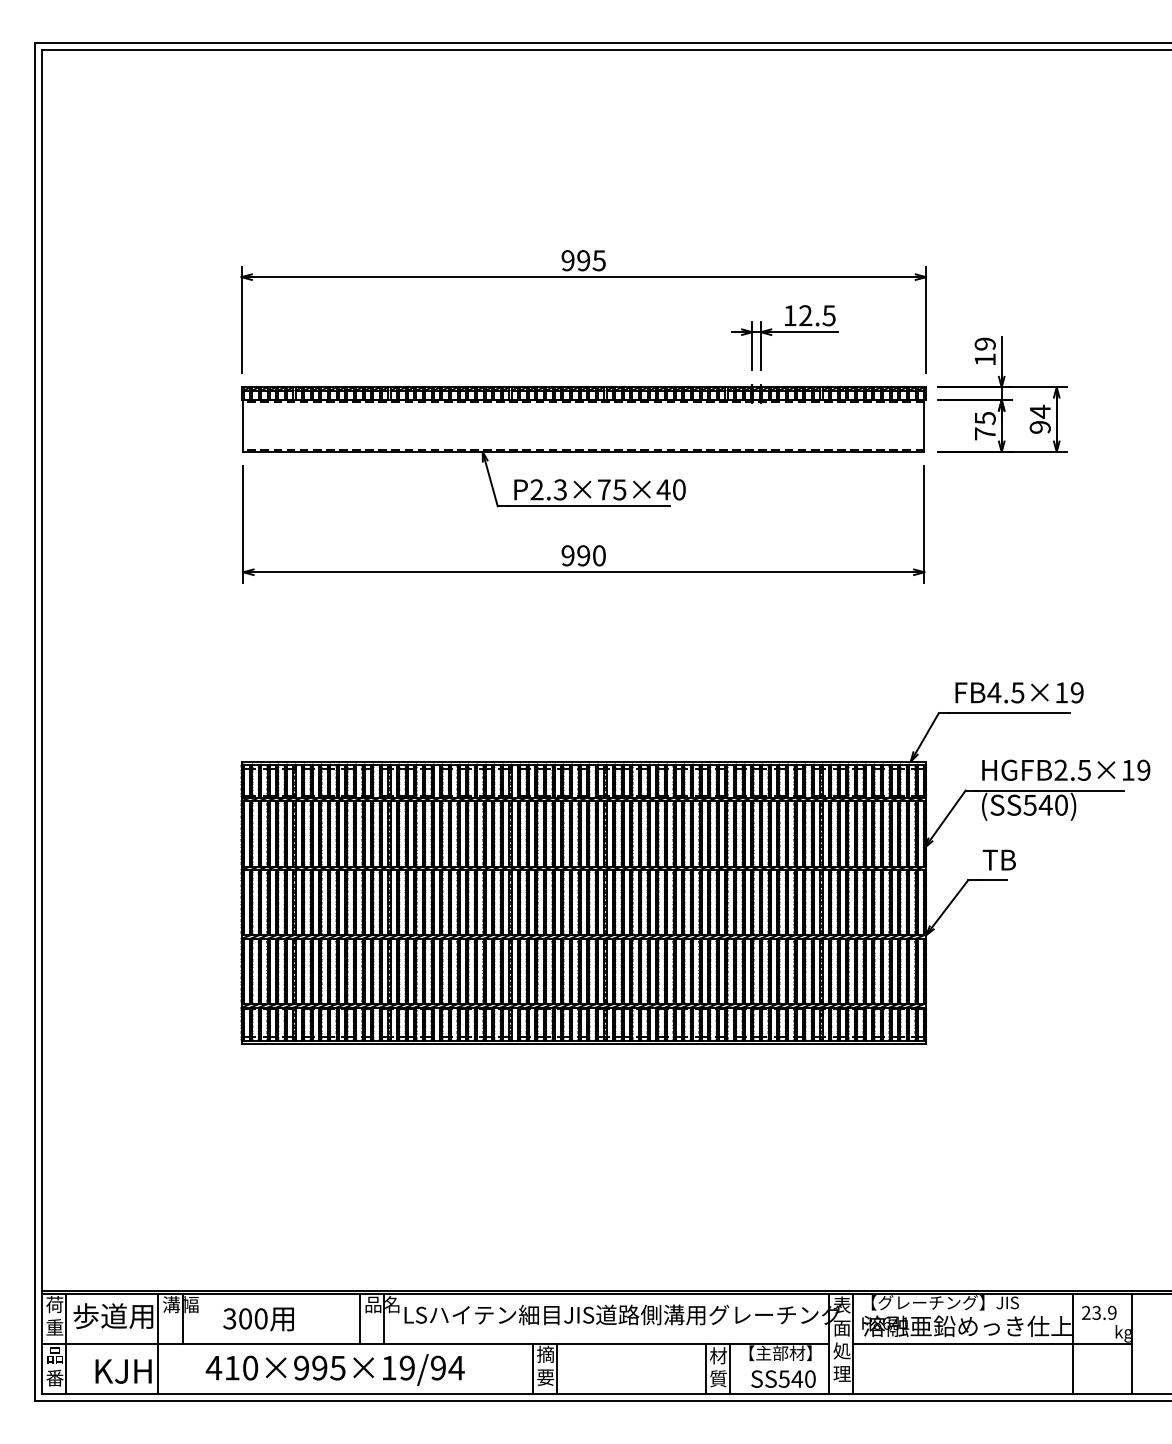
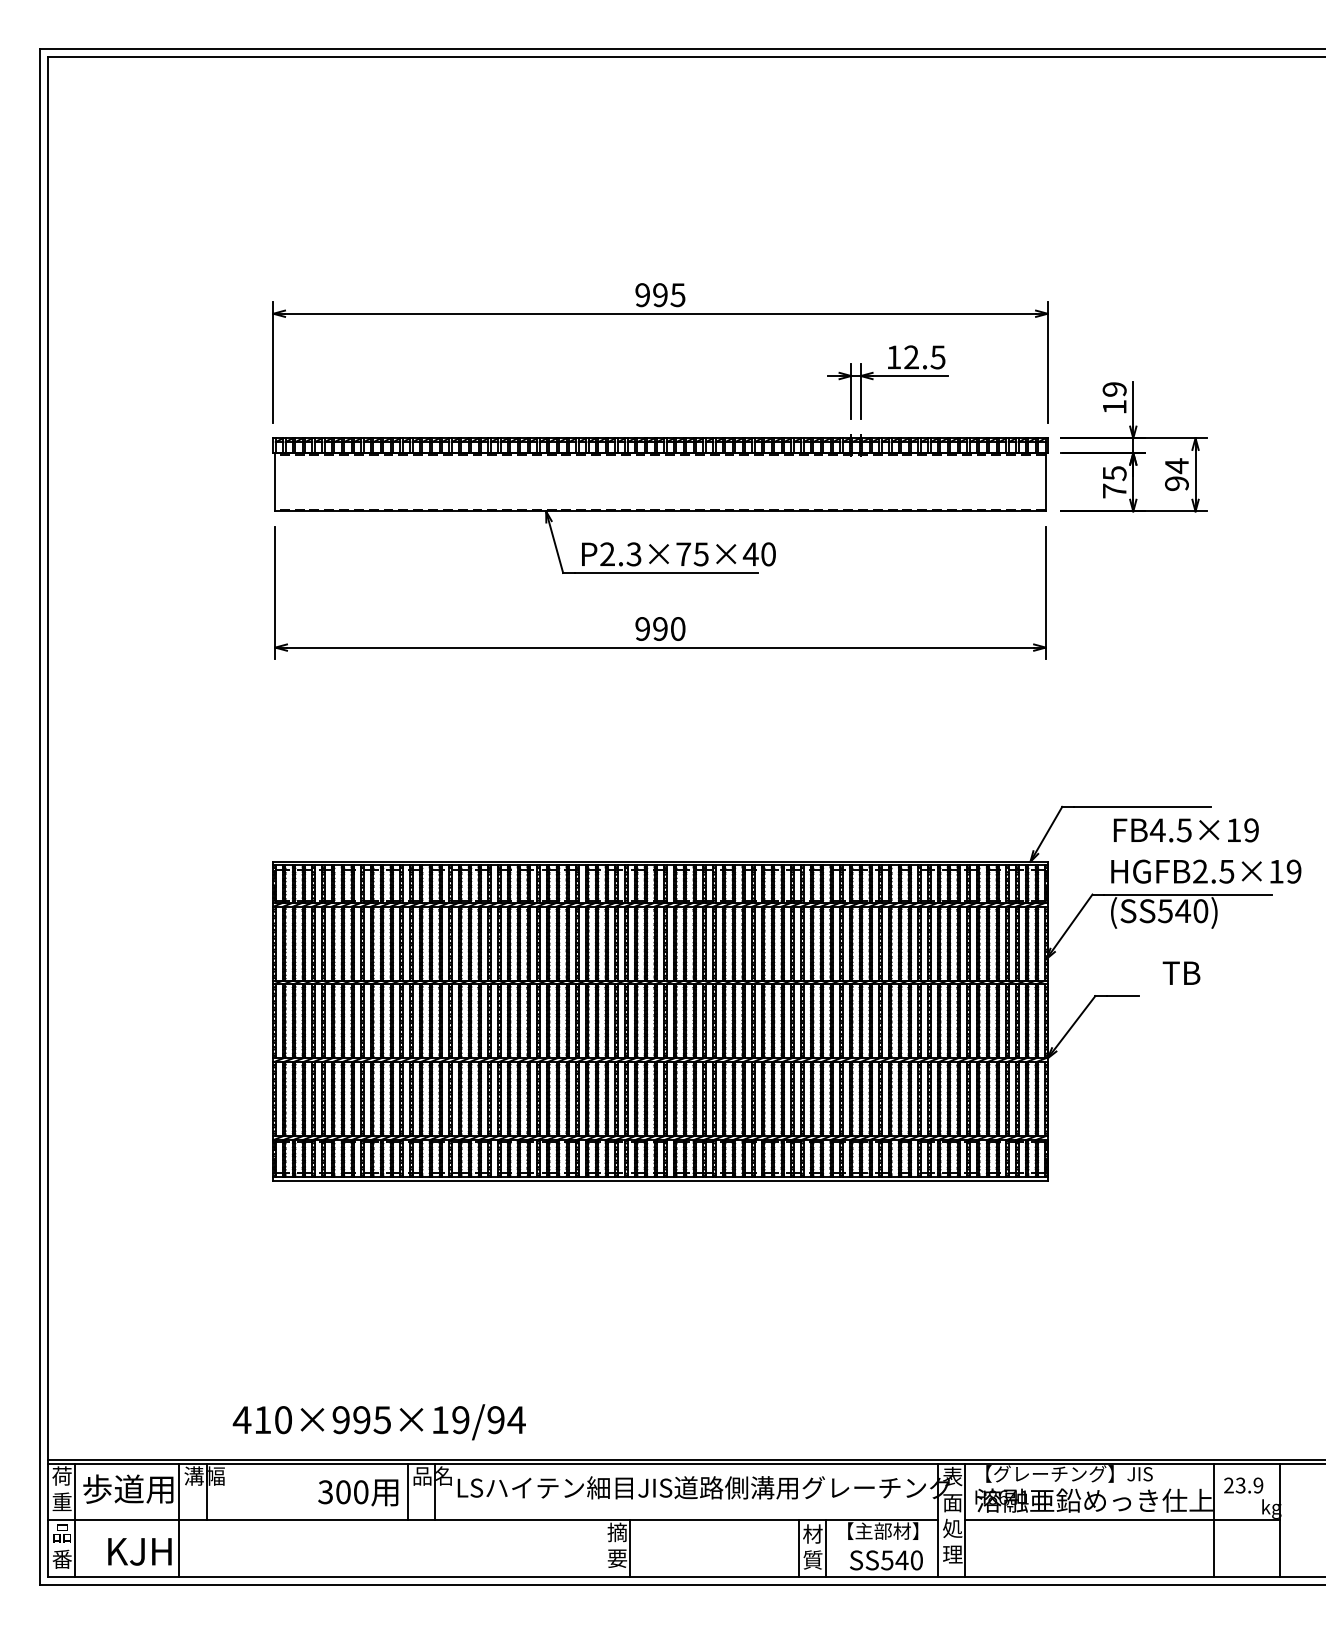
text: (1019, 692) -> (1186, 830), moved
text: (998, 859) -> (1180, 972), moved
text: (258, 1319) -> (358, 1492), moved
line: (533, 1368) -> (603, 1548), removed
text: (334, 1369) -> (378, 1421), moved

